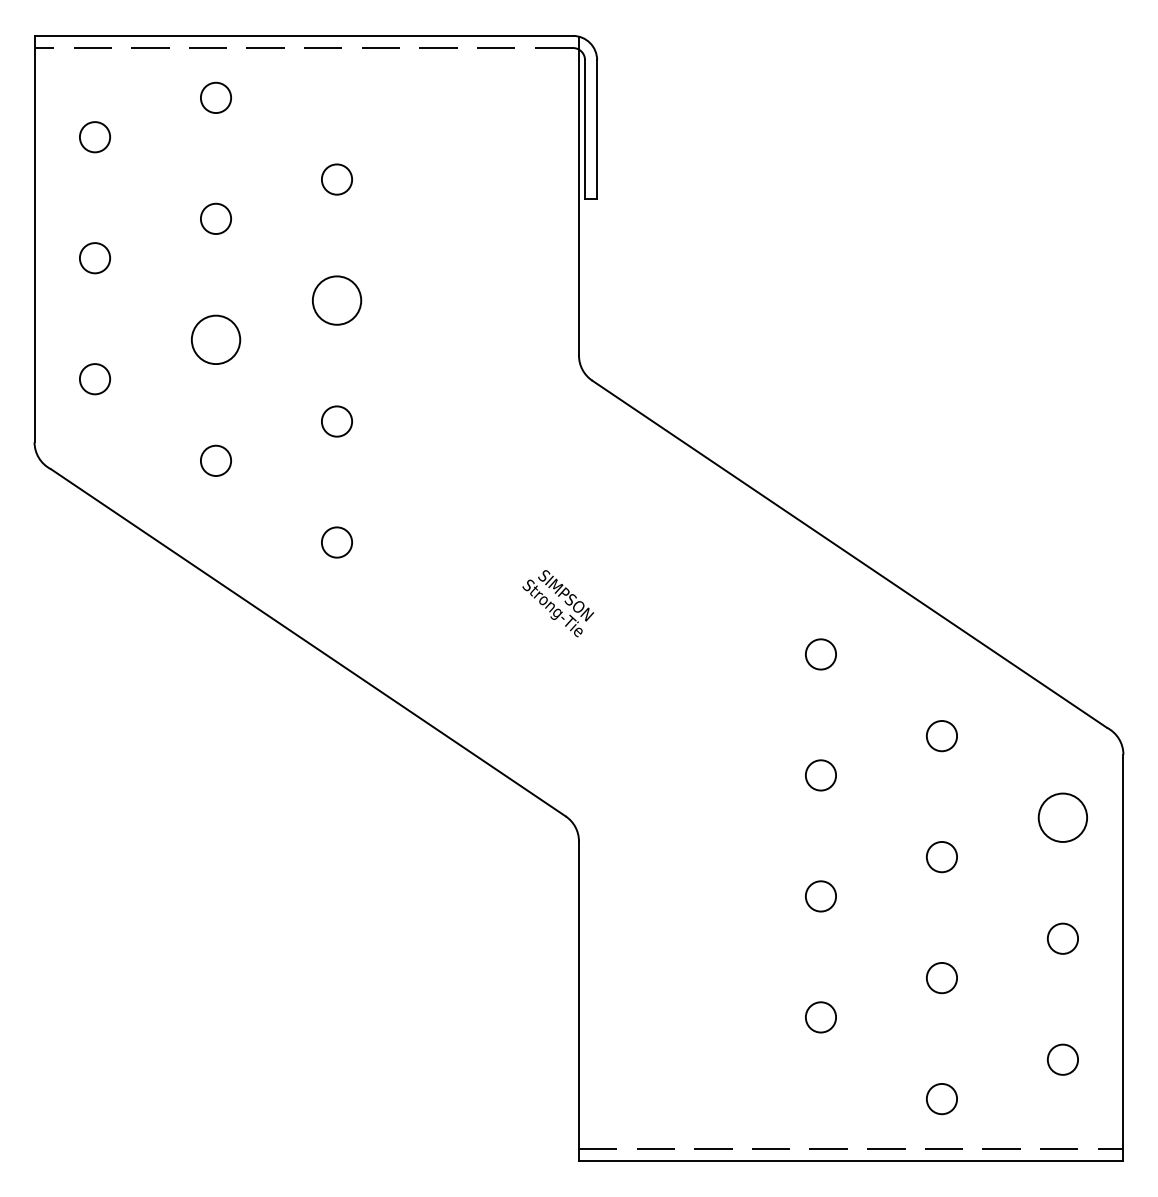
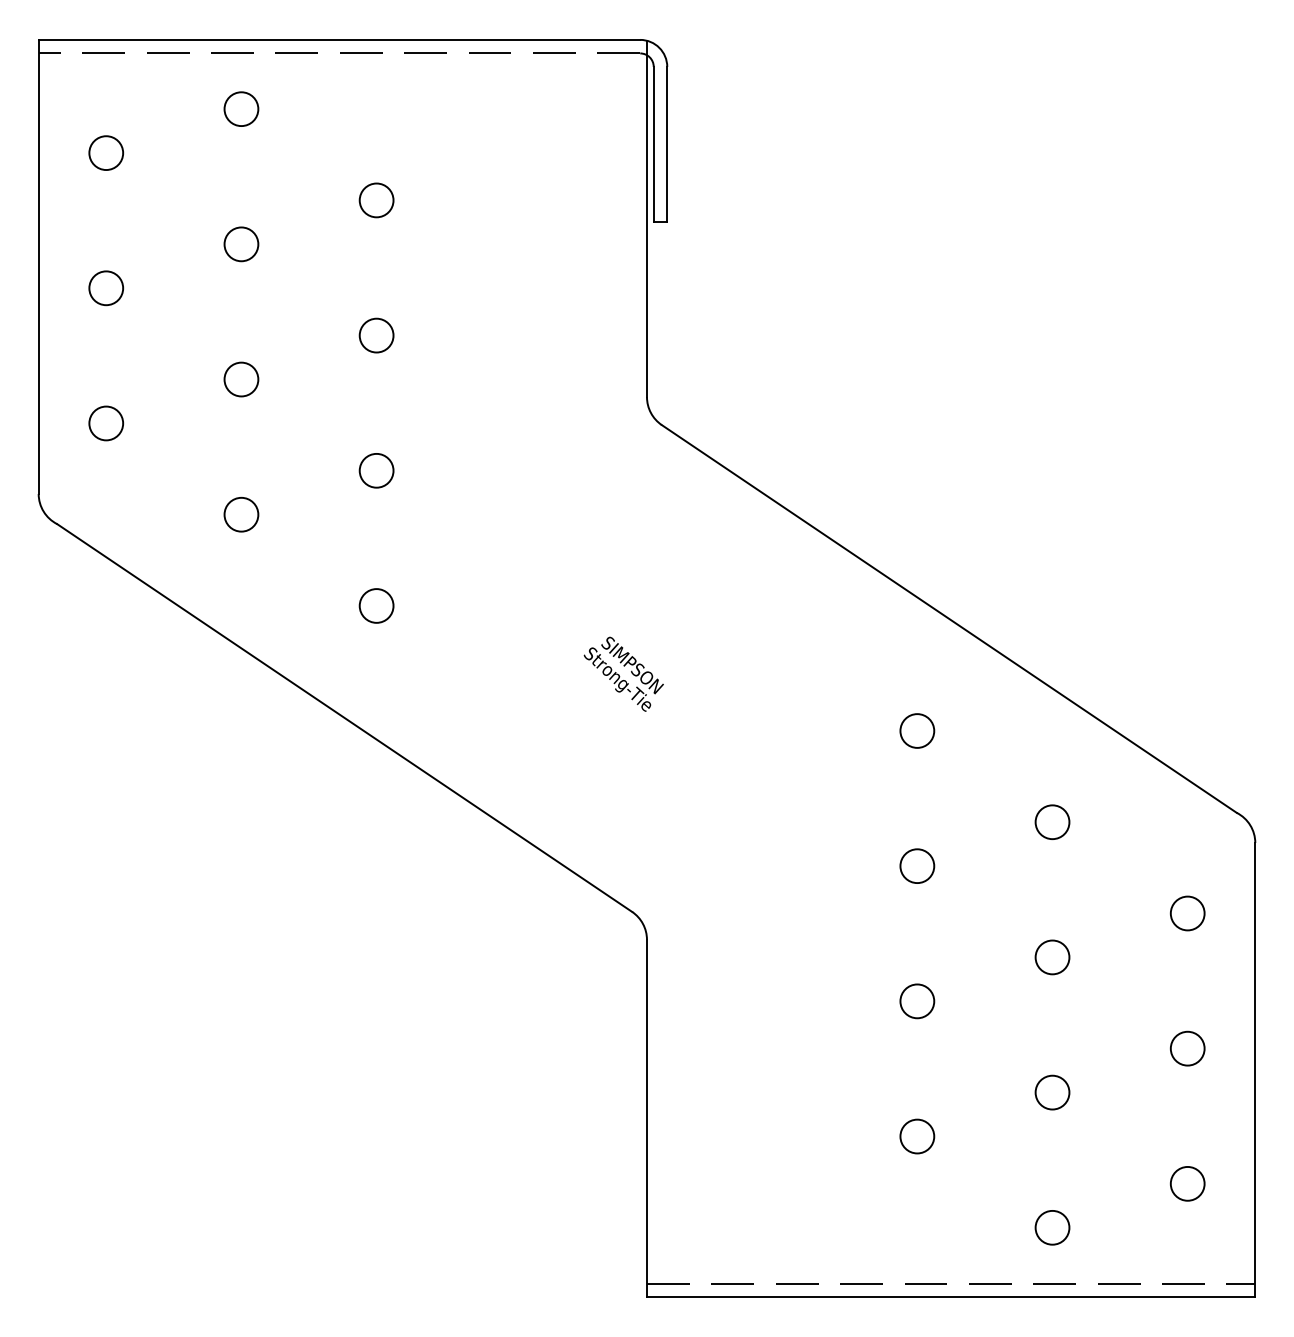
circle: (336, 300) -> (376, 335), size x0.62
circle: (215, 339) -> (240, 379), size x0.62
circle: (1062, 817) -> (1187, 913), size x0.62

